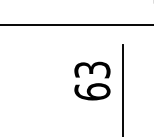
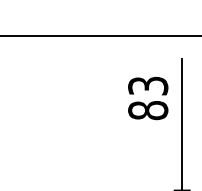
text: (92, 91) -> (148, 110), 63 -> 83

